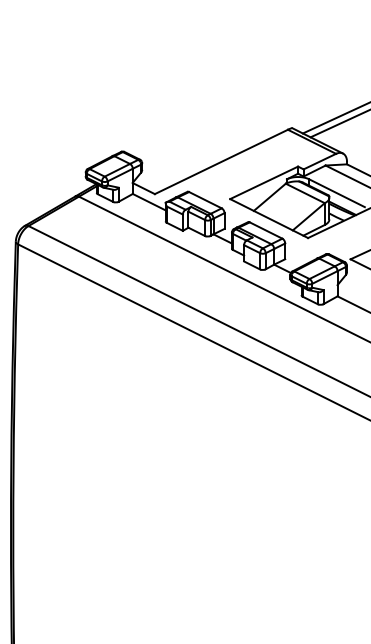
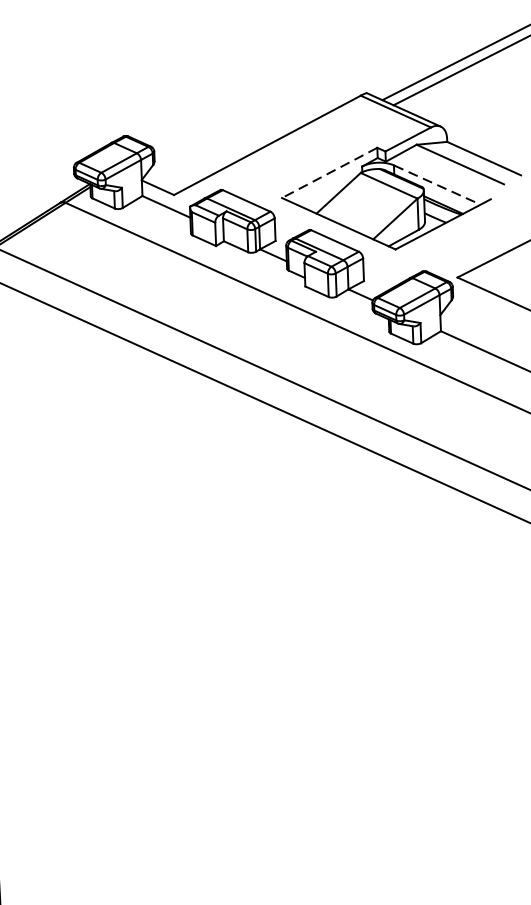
line: (264, 182) -> (330, 172), solid -> dashed
line: (336, 193) -> (433, 184), solid -> dashed

